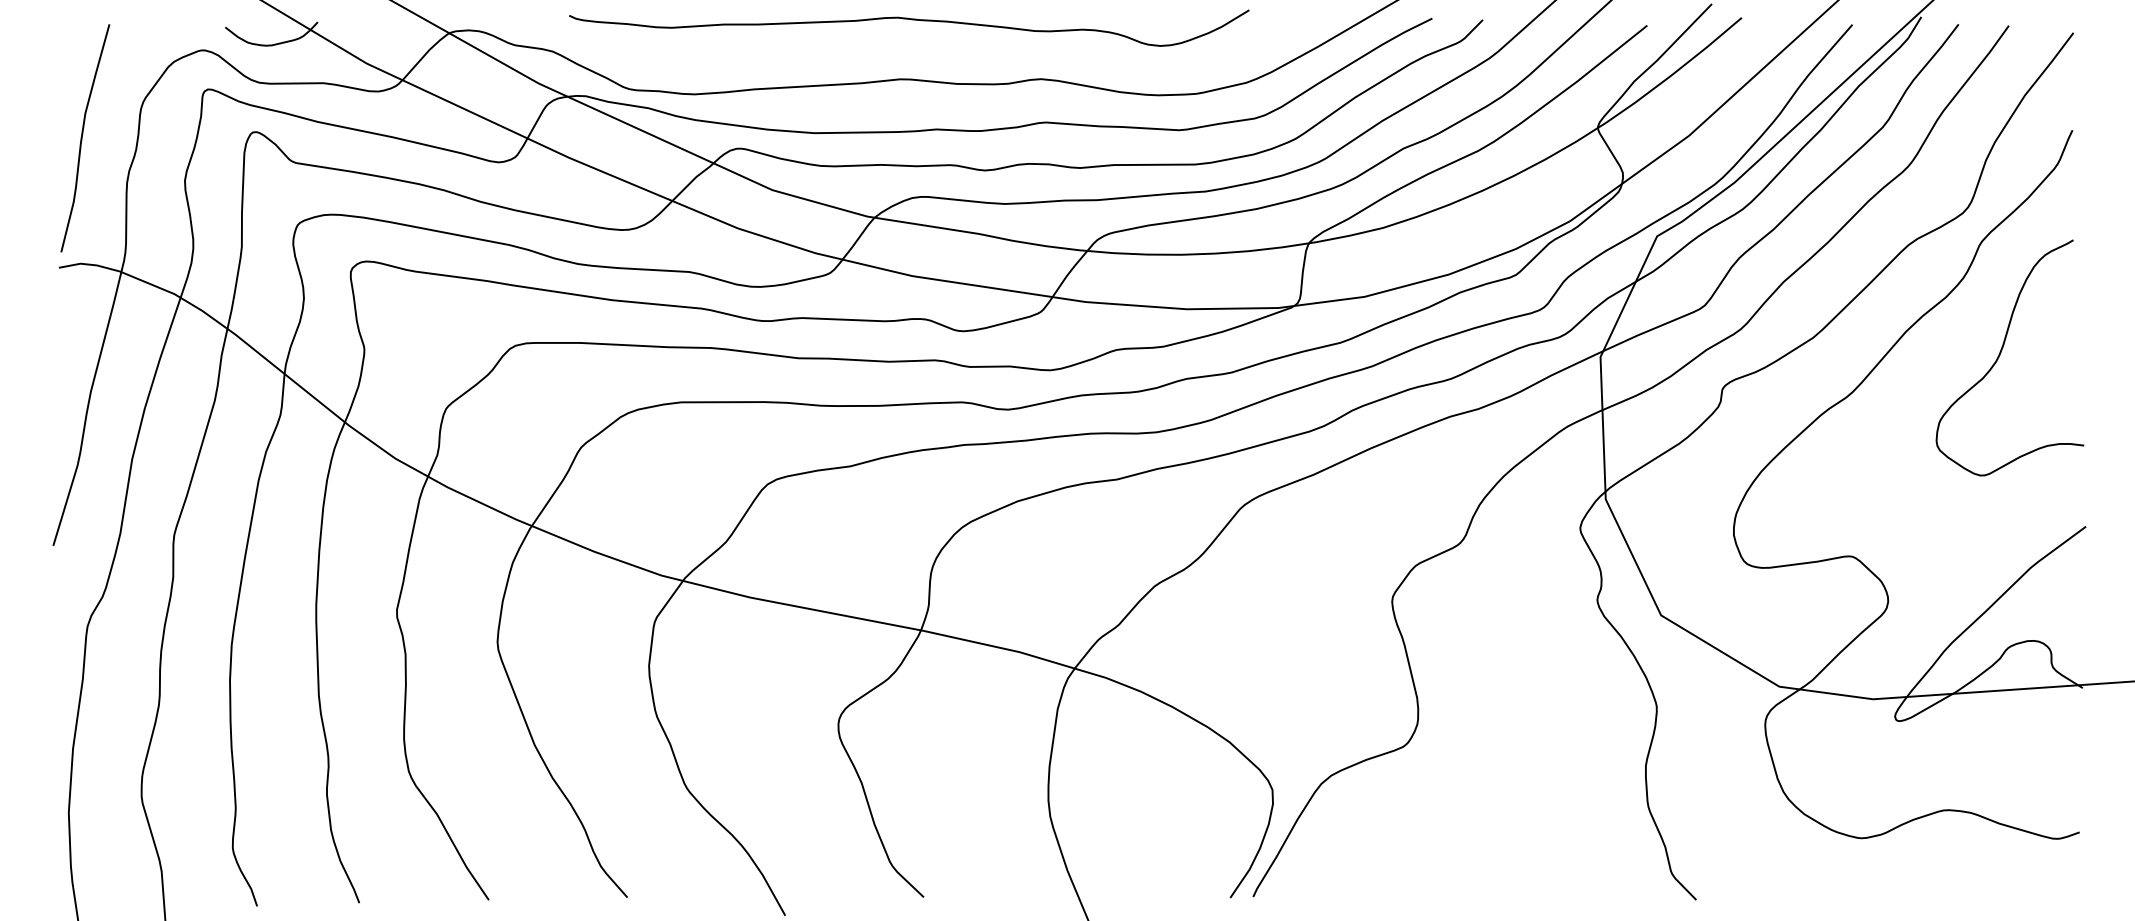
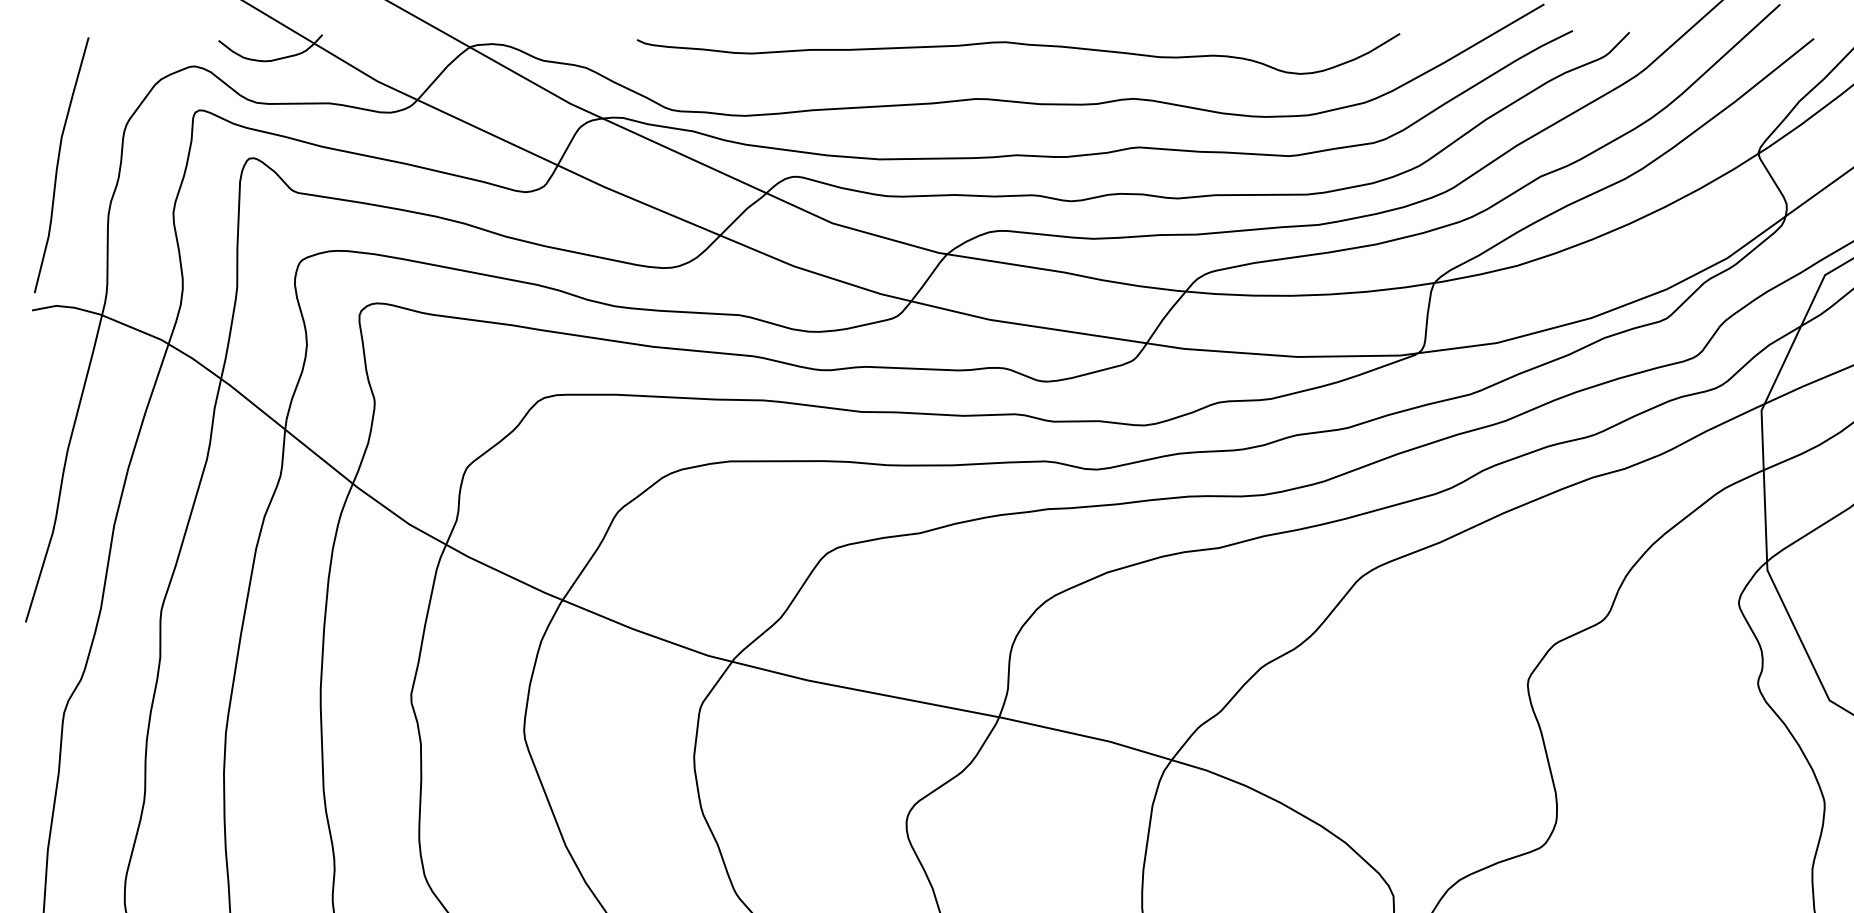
curve: (911, 20) -> (1021, 45), moved

